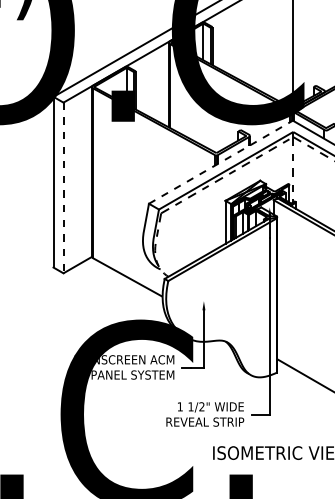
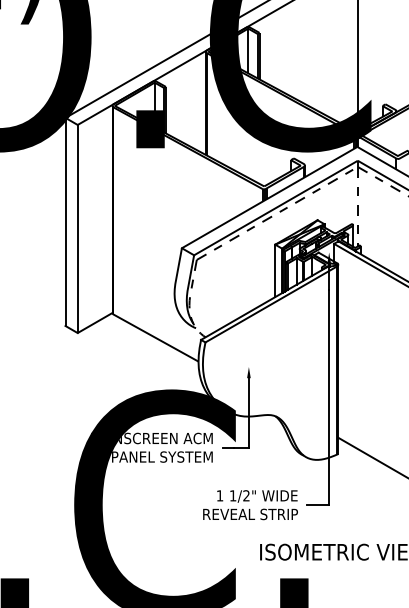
line: (221, 162) -> (270, 197), dashed -> solid
line: (63, 188) -> (77, 229), dashed -> solid

